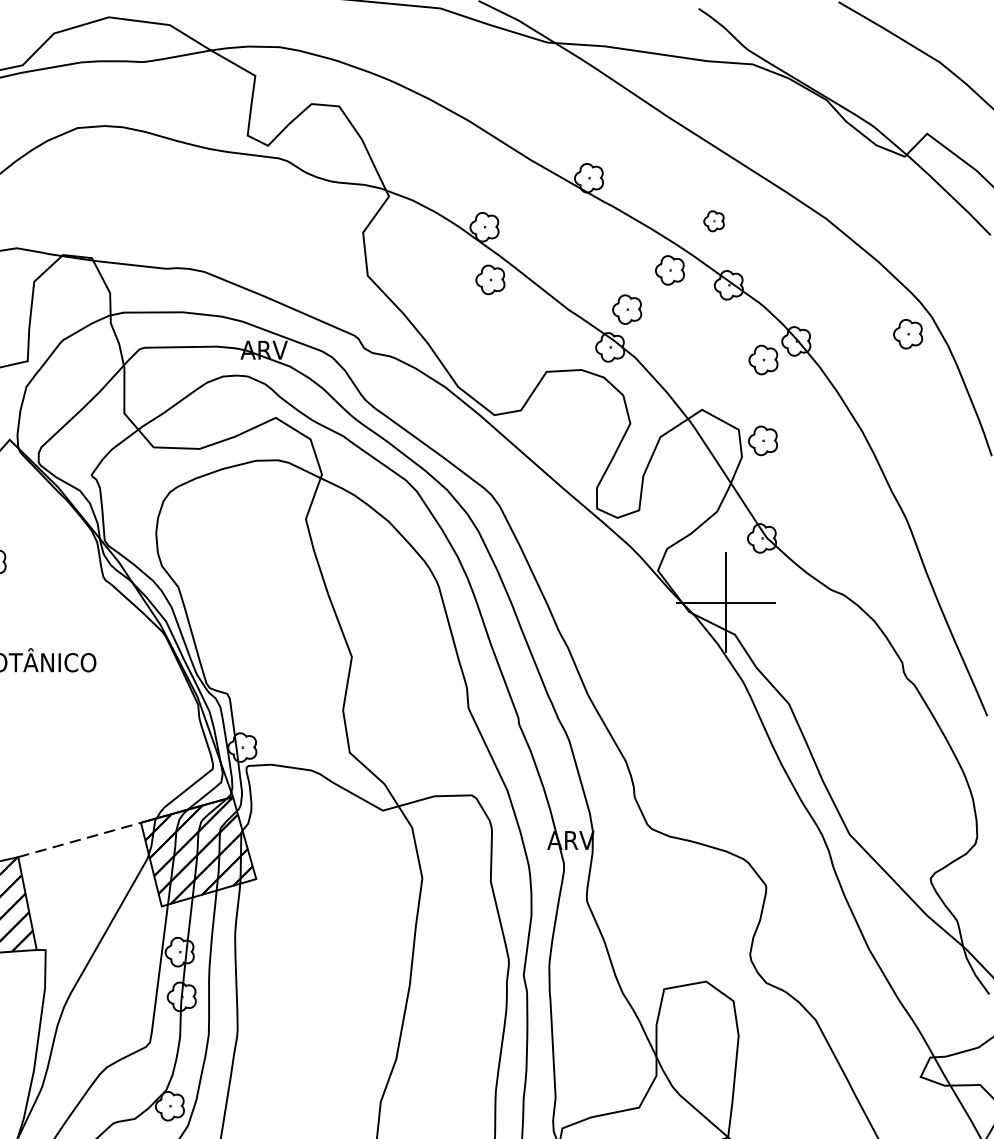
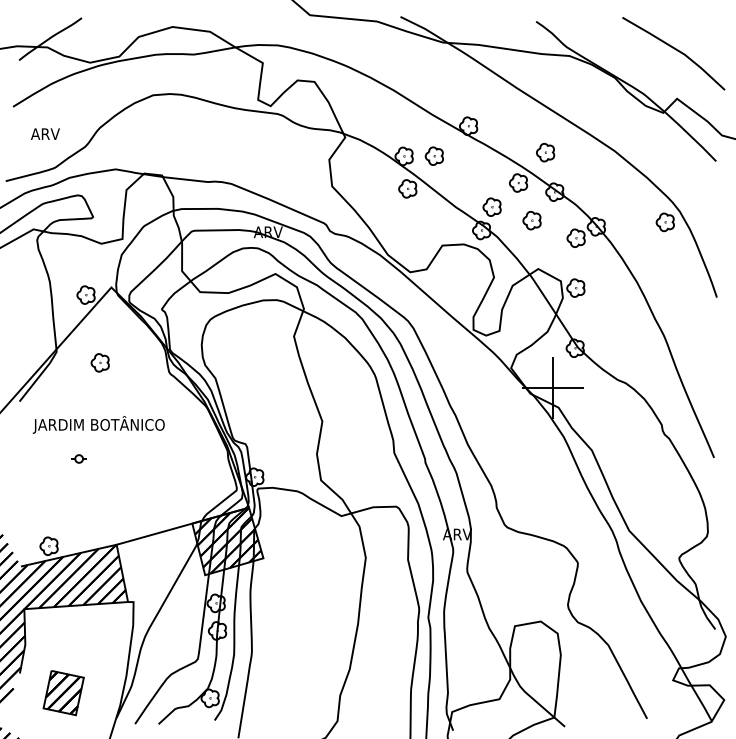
part: (713, 220) -> (545, 152), size x1.43
part: (532, 225) -> (433, 155), added
part: (691, 331) -> (531, 220), added
line: (79, 840) -> (154, 534), dashed -> solid

